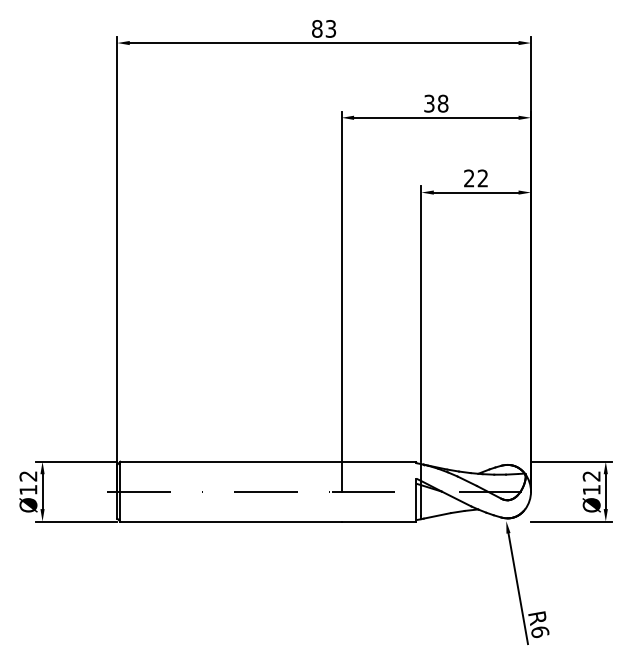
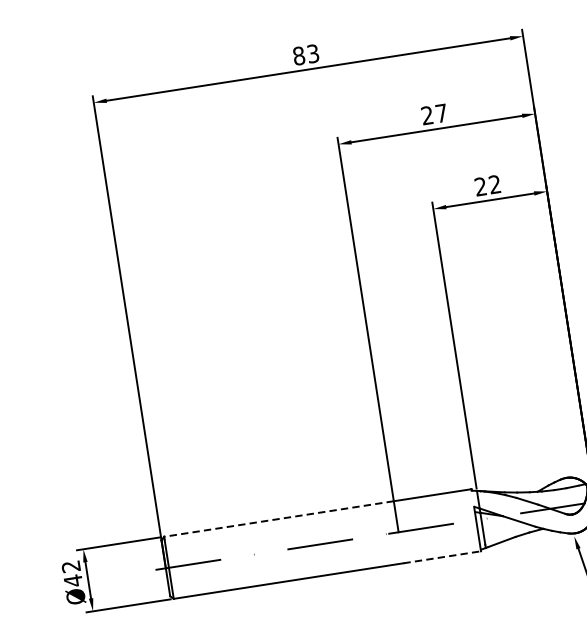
text: (436, 103) -> (434, 114), 38 -> 27
line: (230, 461) -> (278, 518), solid -> dashed
text: (28, 489) -> (73, 580), Ø12 -> Ø42
line: (379, 521) -> (442, 557), solid -> dashed

